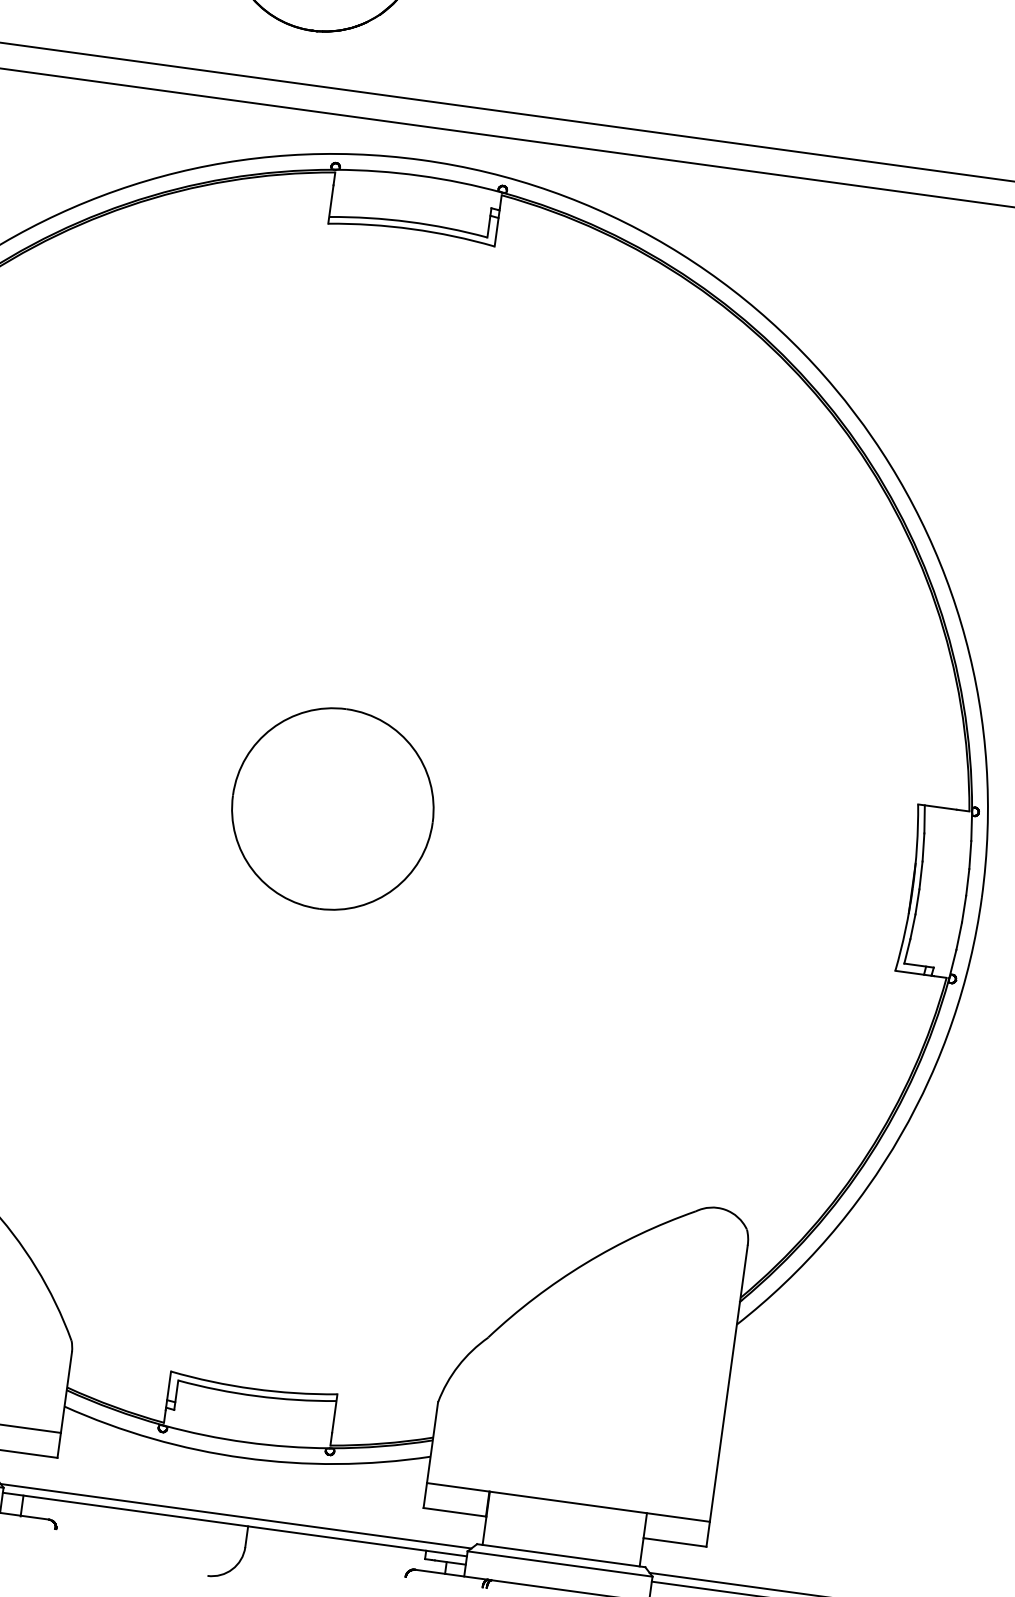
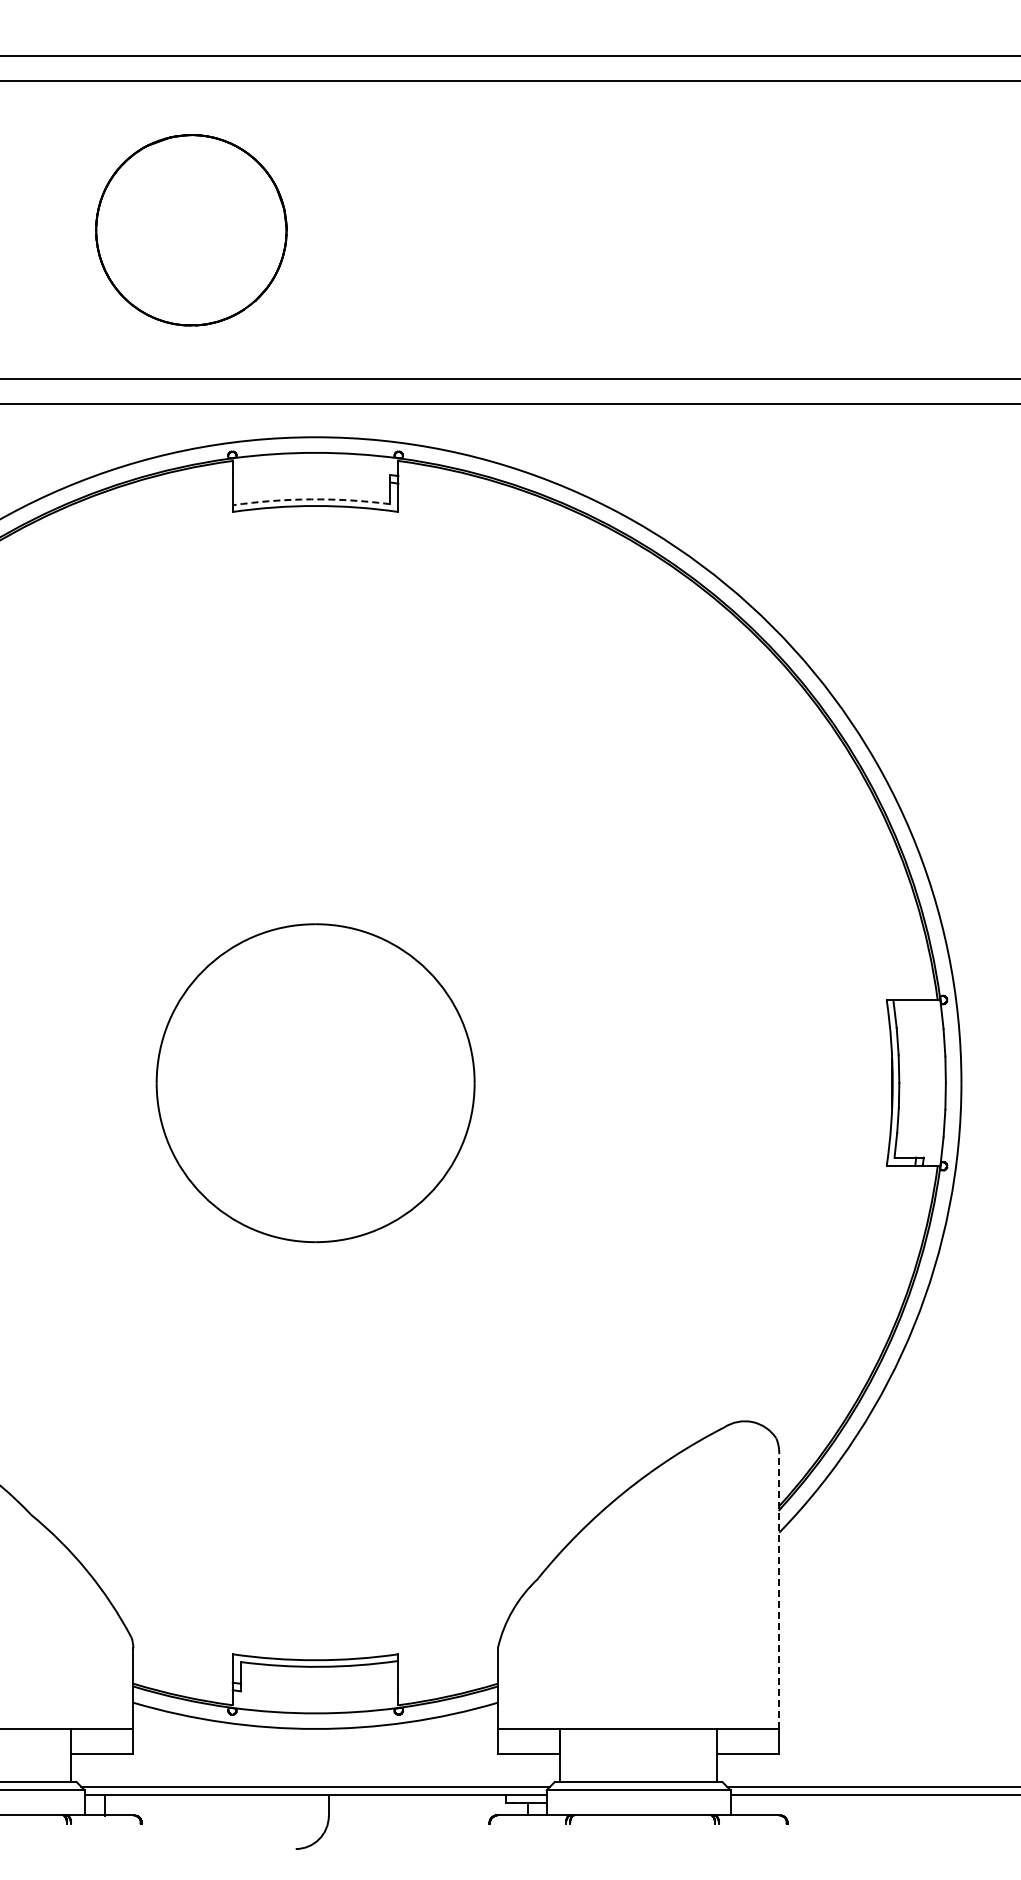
arc: (409, 222) -> (311, 499), solid -> dashed
part: (332, 808) -> (315, 1082), size x1.6
line: (729, 1383) -> (779, 1591), solid -> dashed

